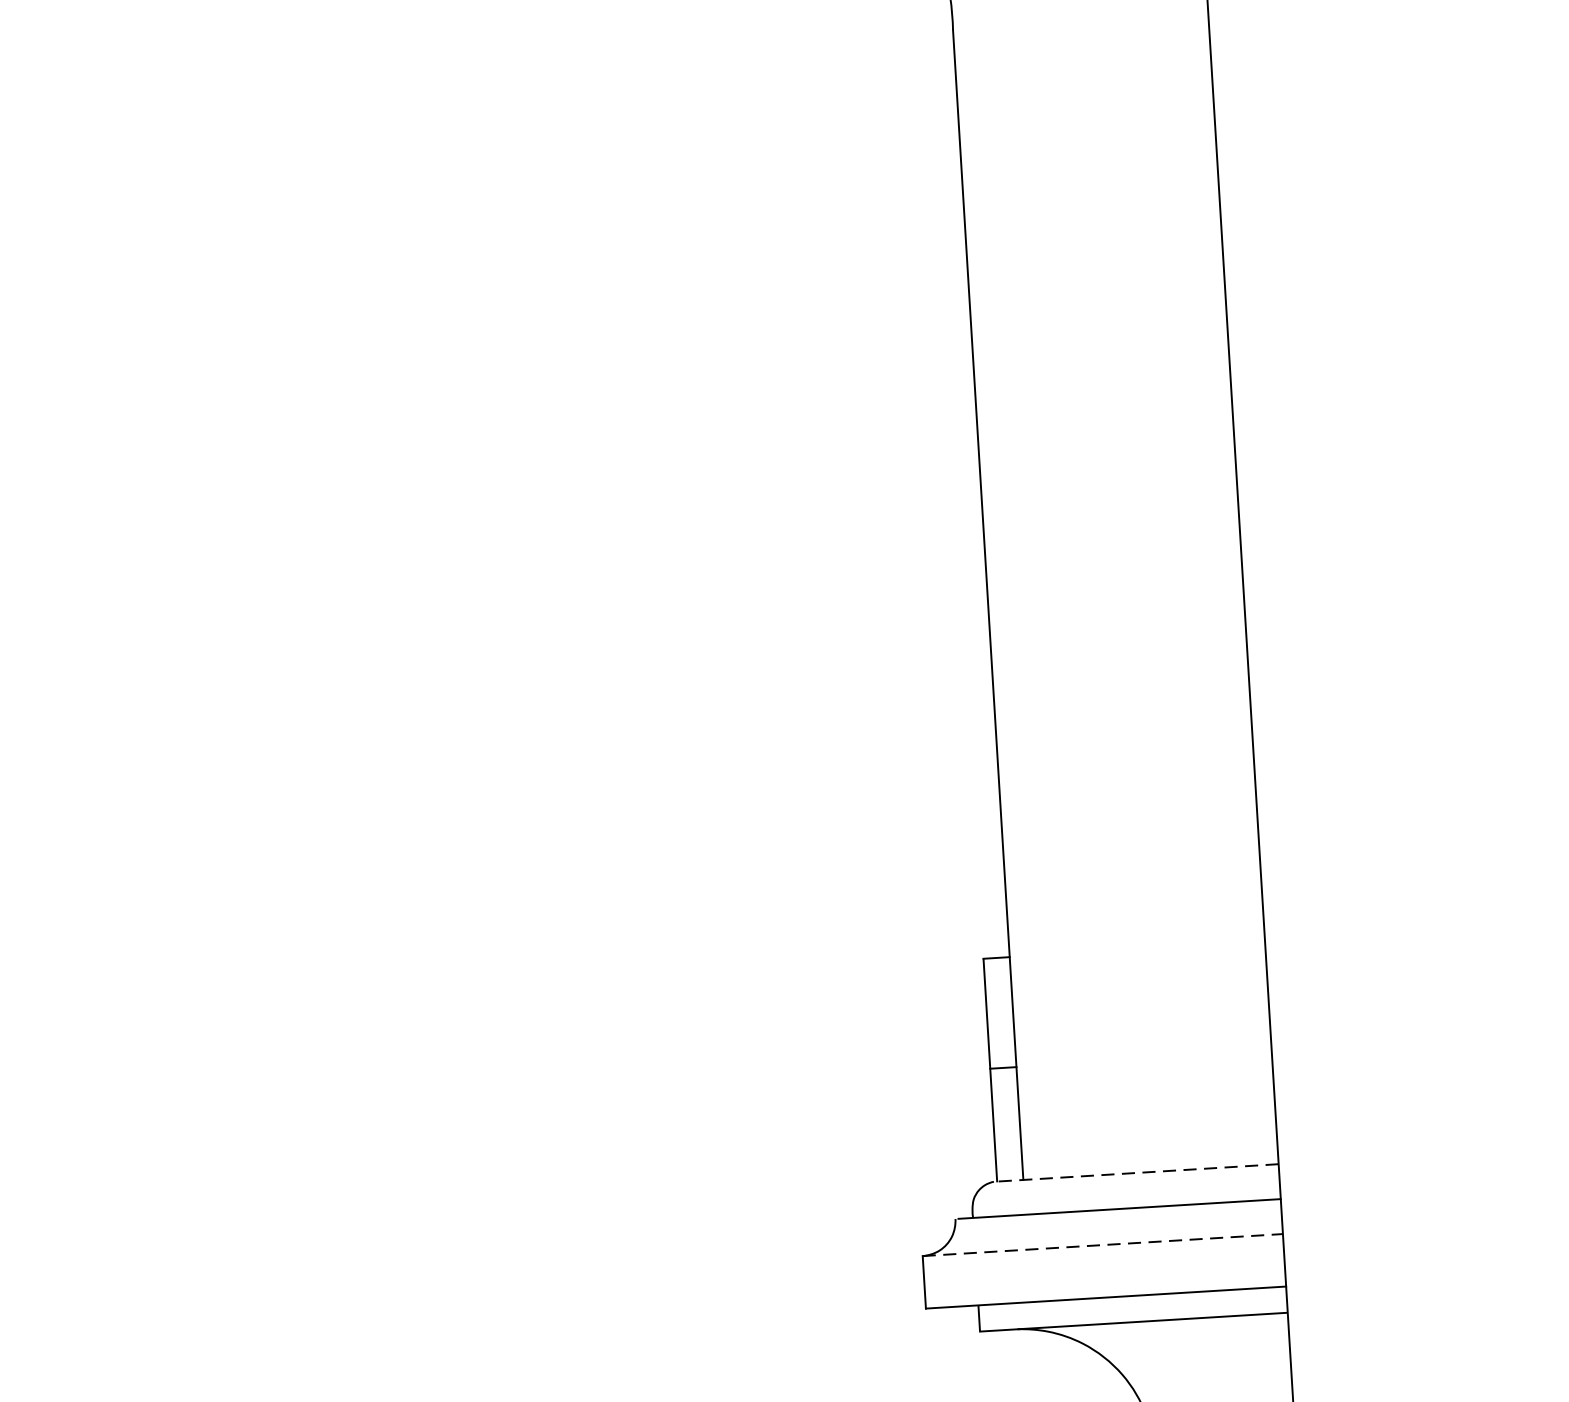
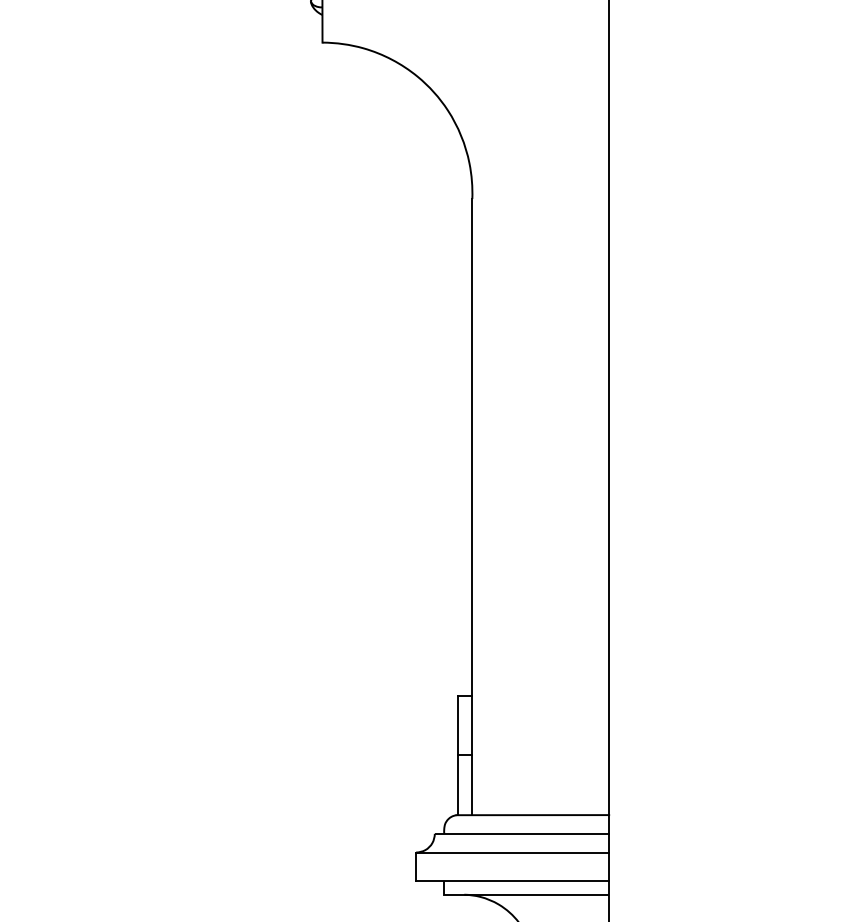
line: (1135, 1173) -> (532, 815), dashed -> solid
line: (1102, 1244) -> (512, 852), dashed -> solid

